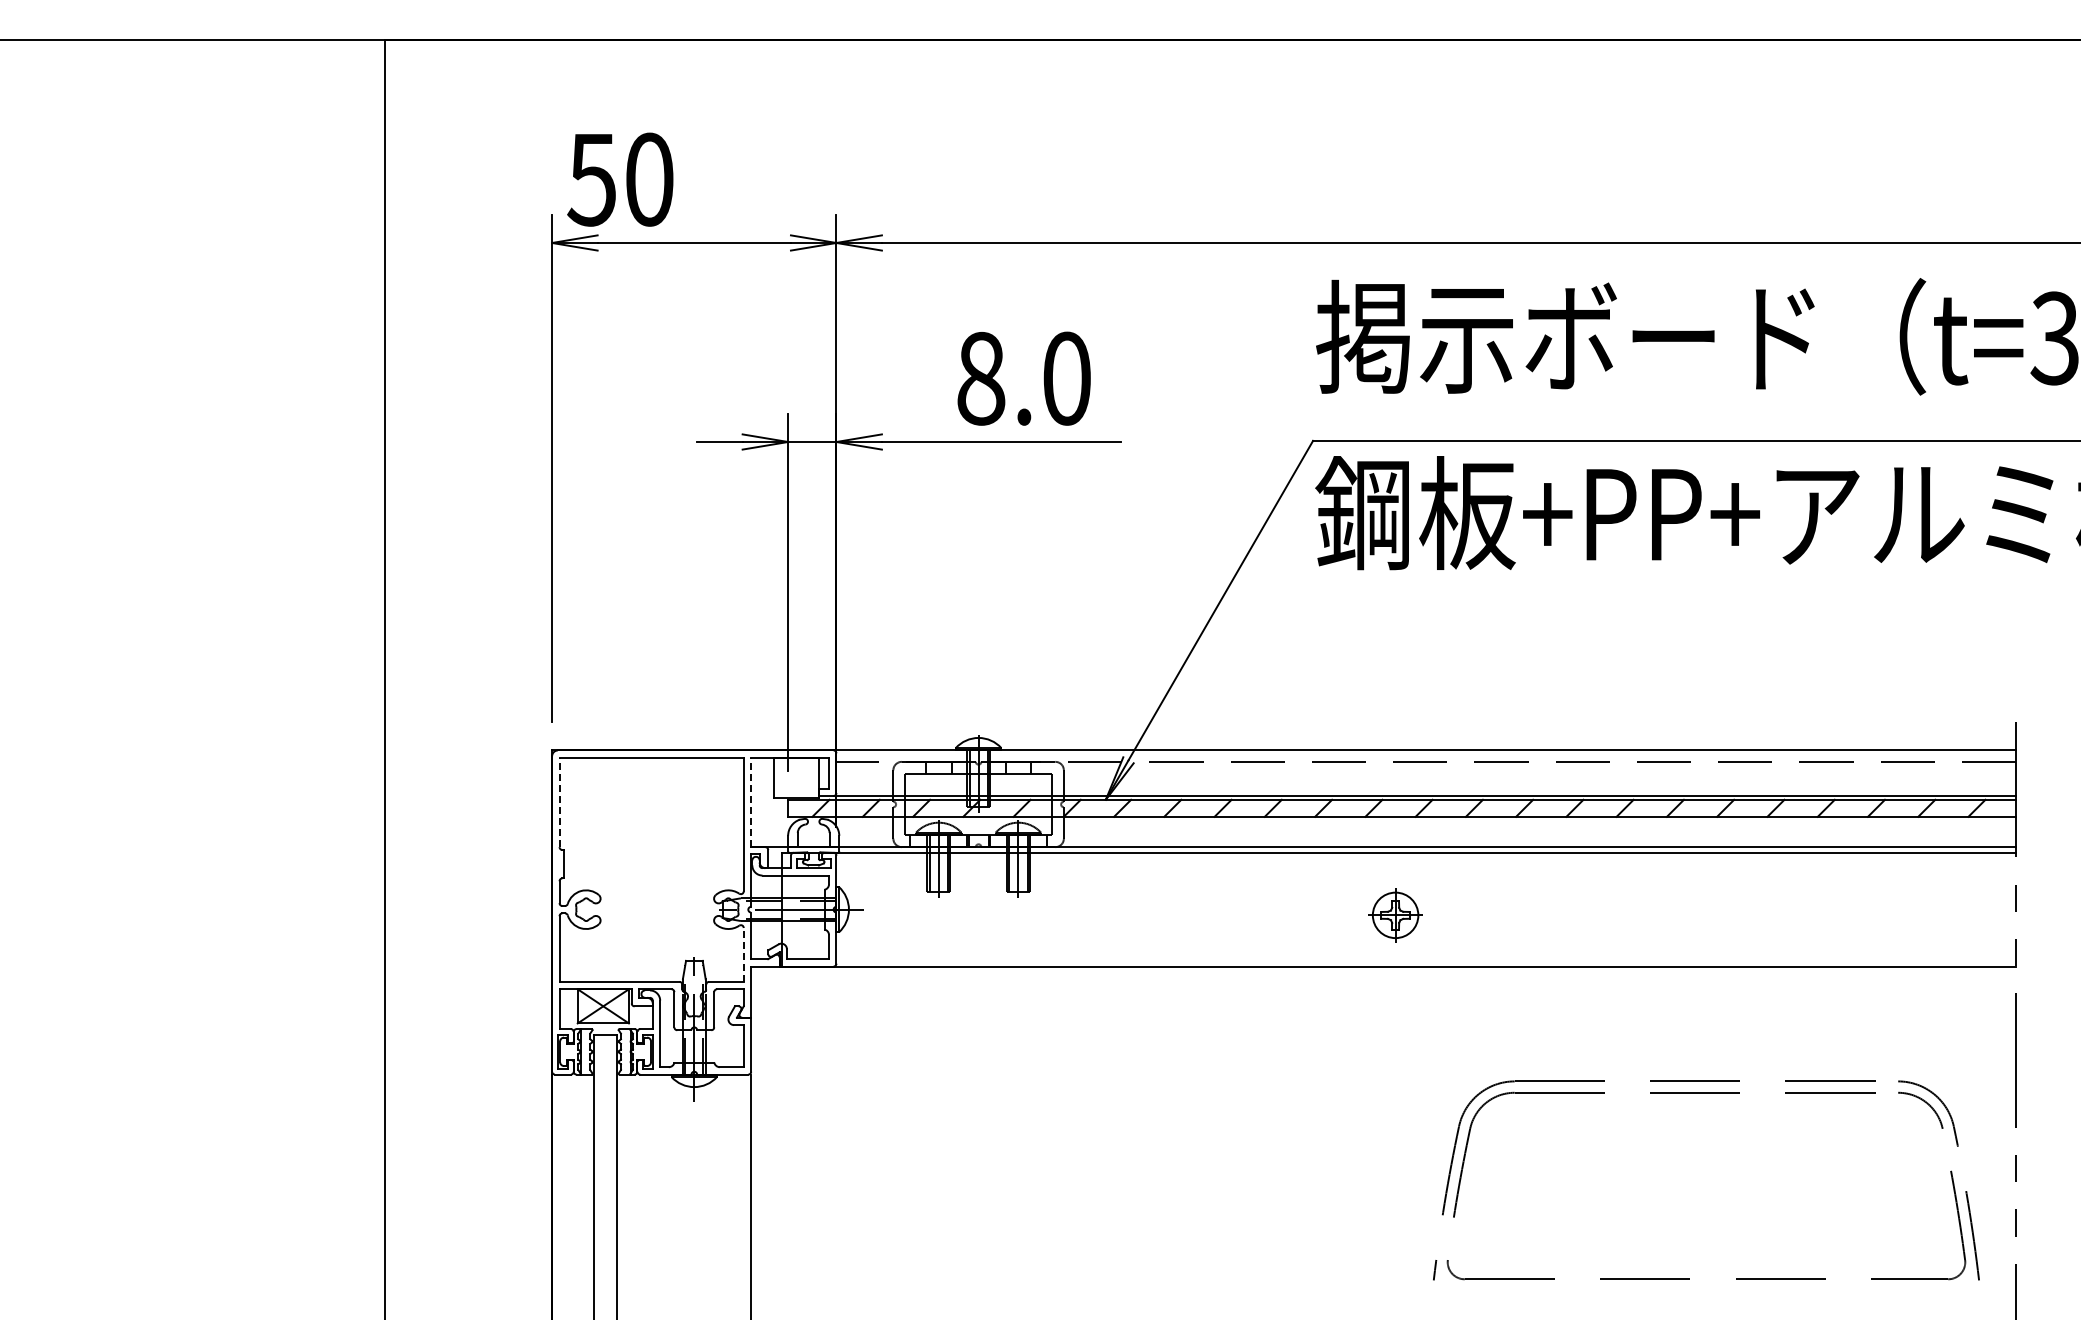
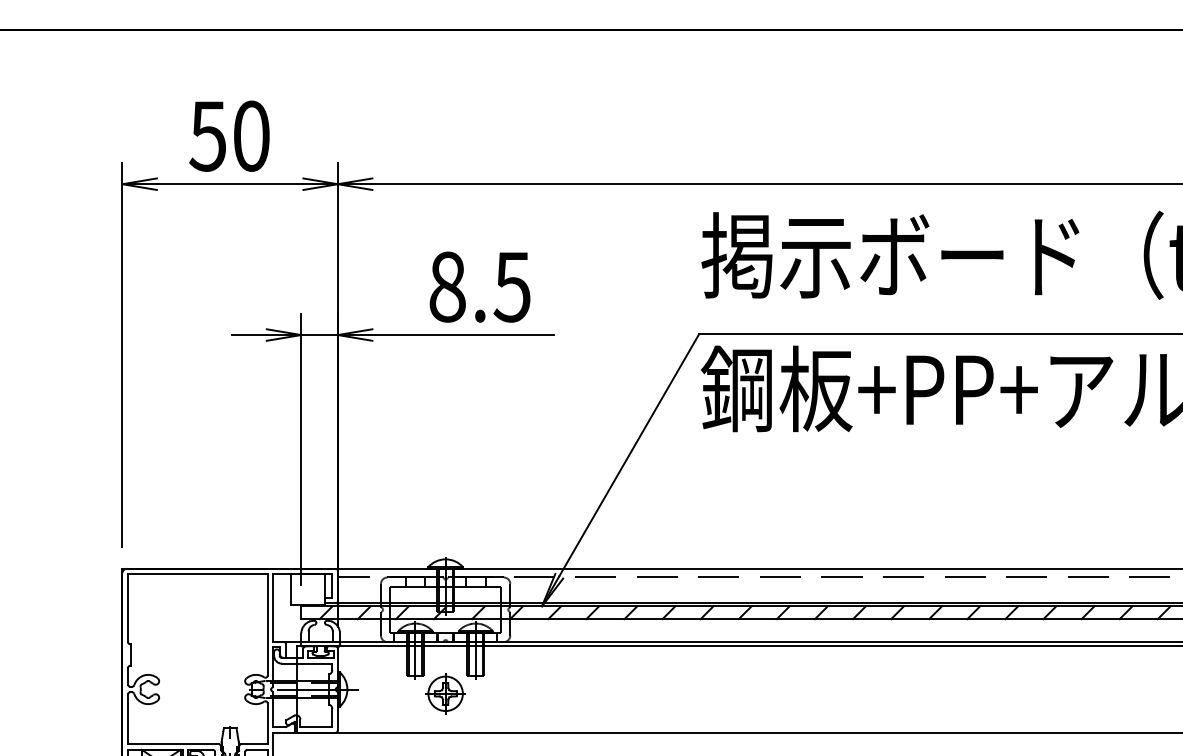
text: (620, 179) -> (229, 136), moved
text: (1065, 378) -> (511, 286), 8.0 -> 8.5
line: (559, 802) -> (128, 608), dashed -> solid
line: (751, 802) -> (273, 608), dashed -> solid
part: (1395, 915) -> (445, 693), moved
line: (743, 954) -> (267, 723), dashed -> solid

